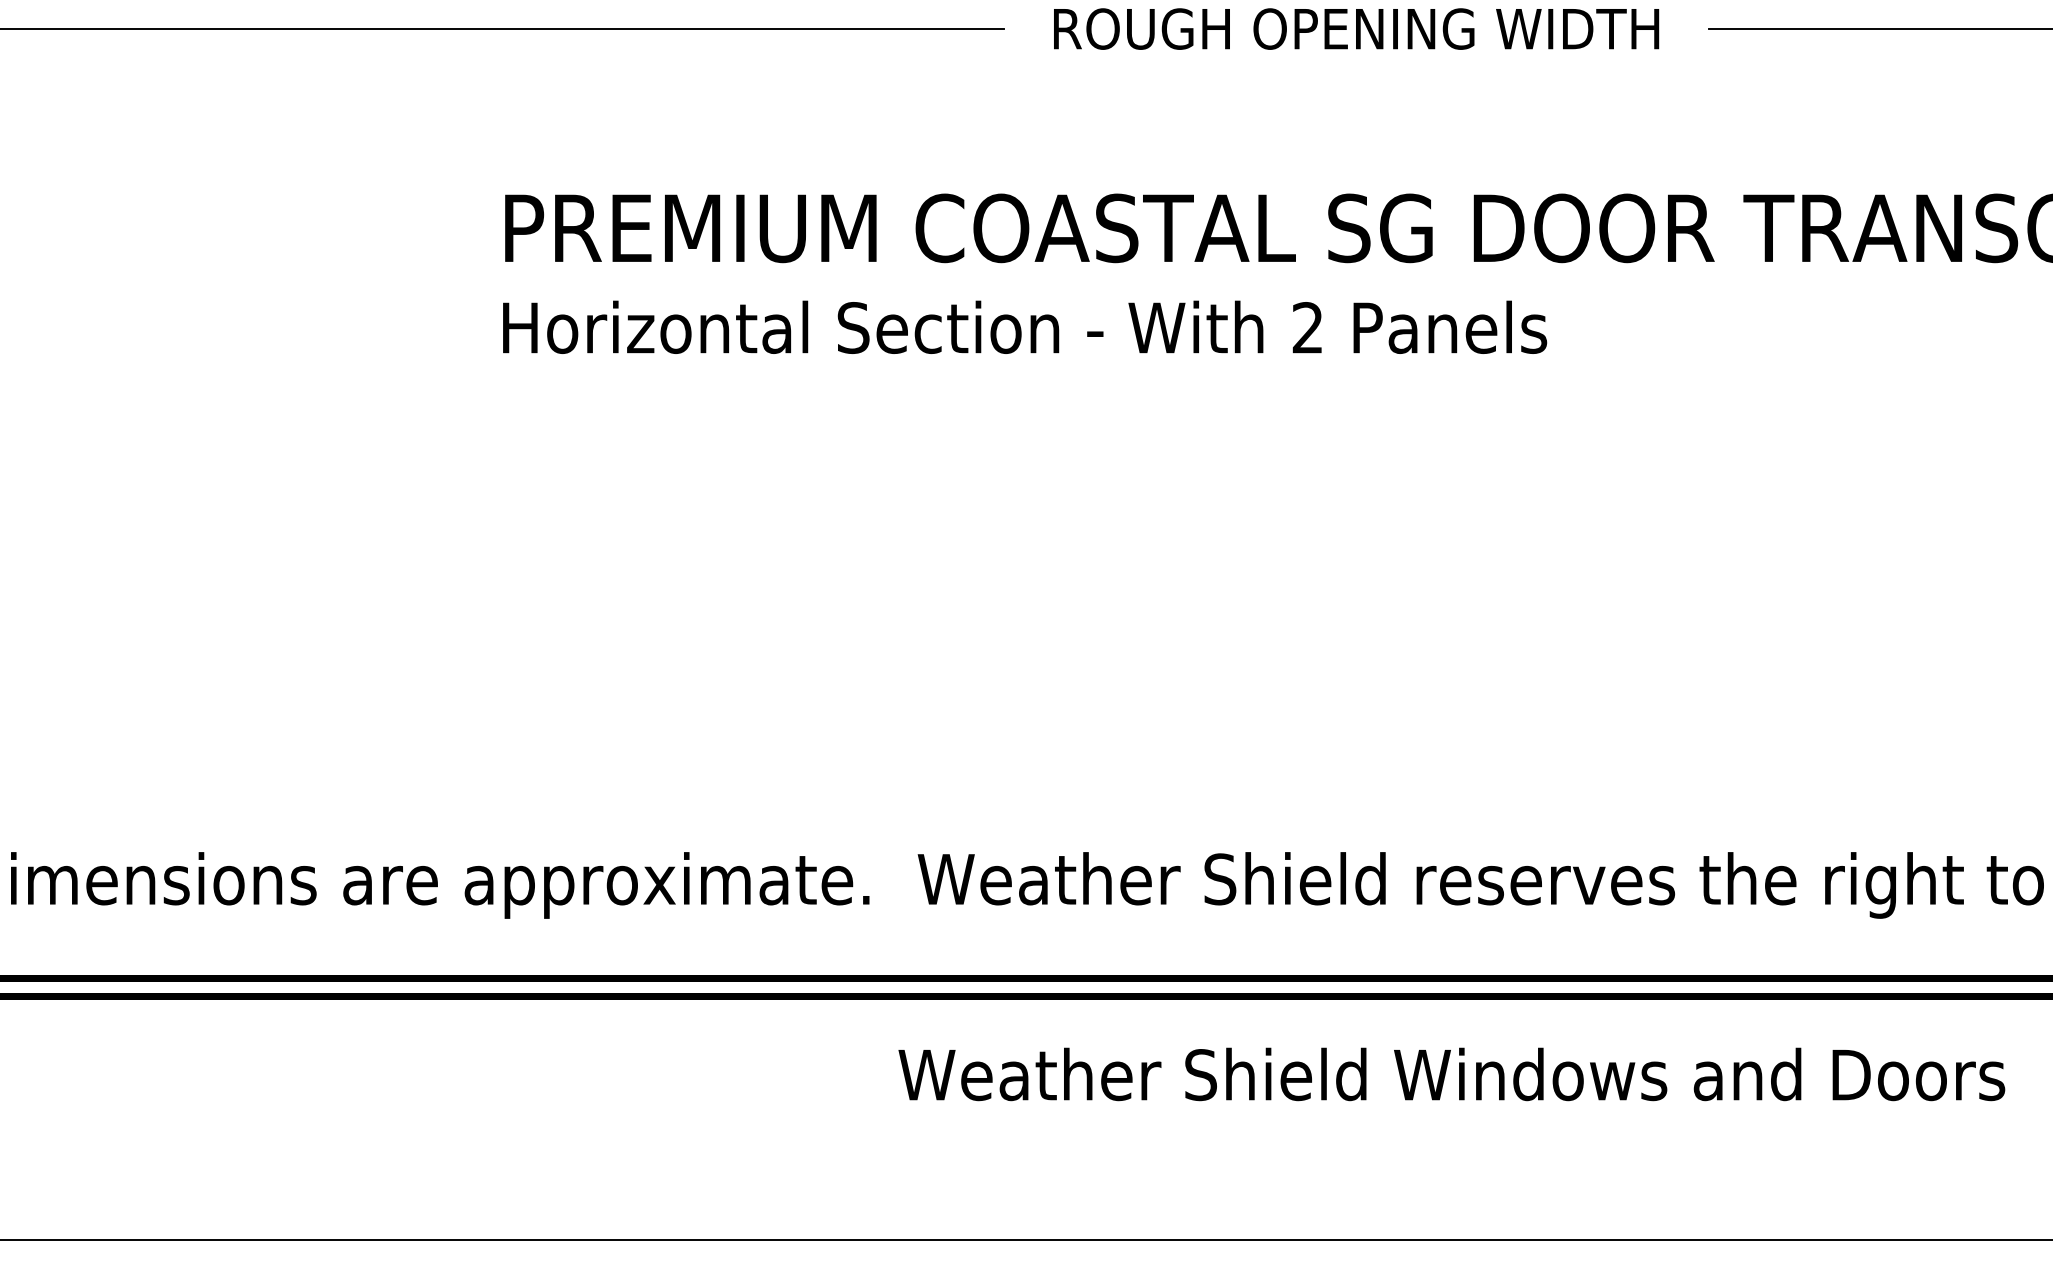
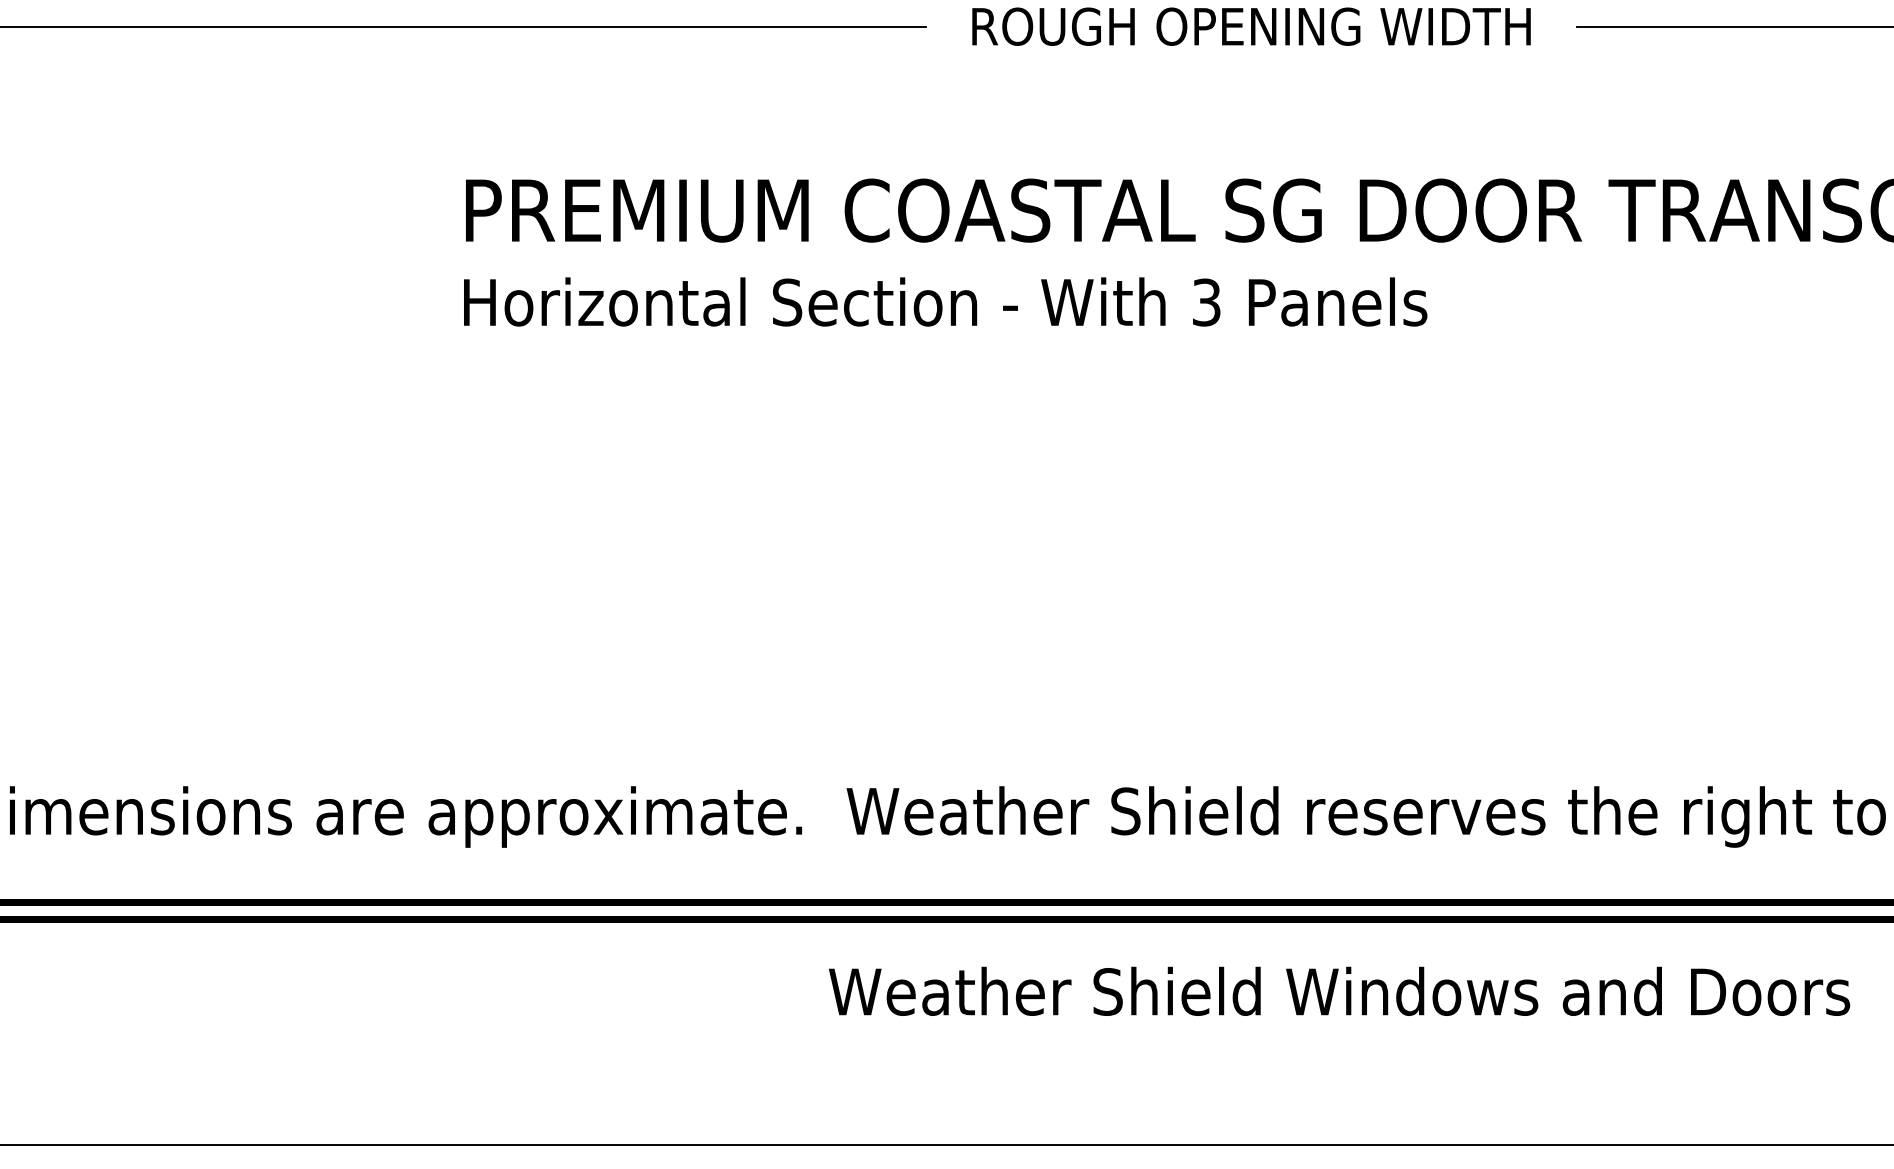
text: (1307, 327) -> (1206, 302), 2 -> 3

